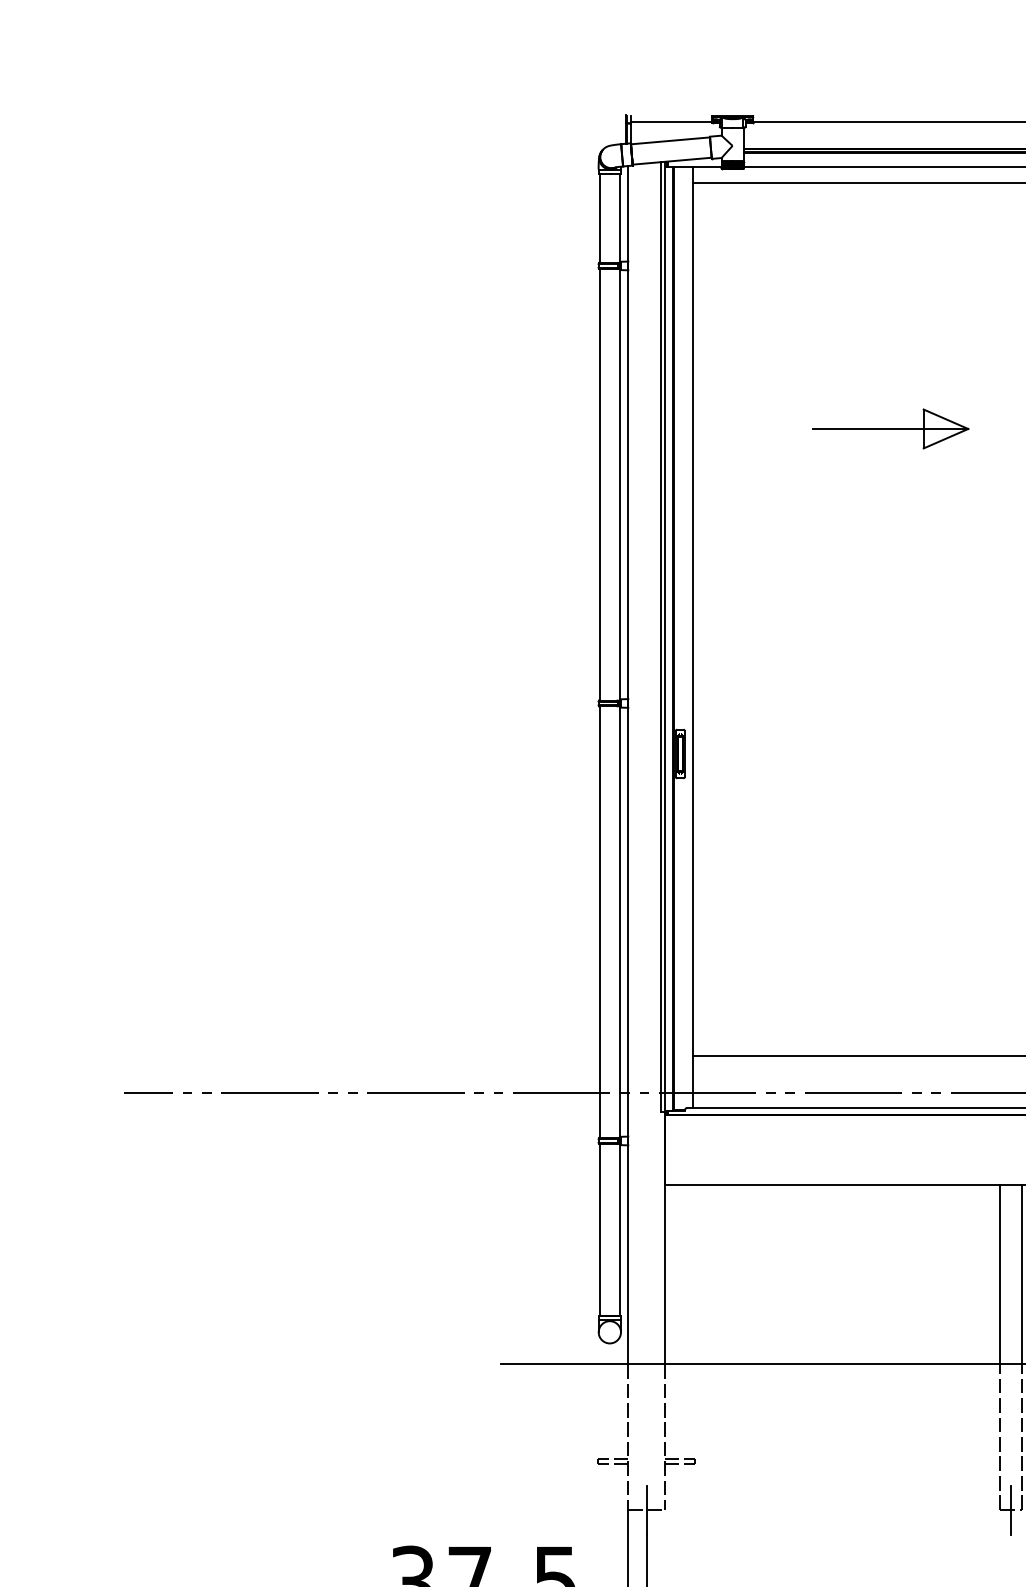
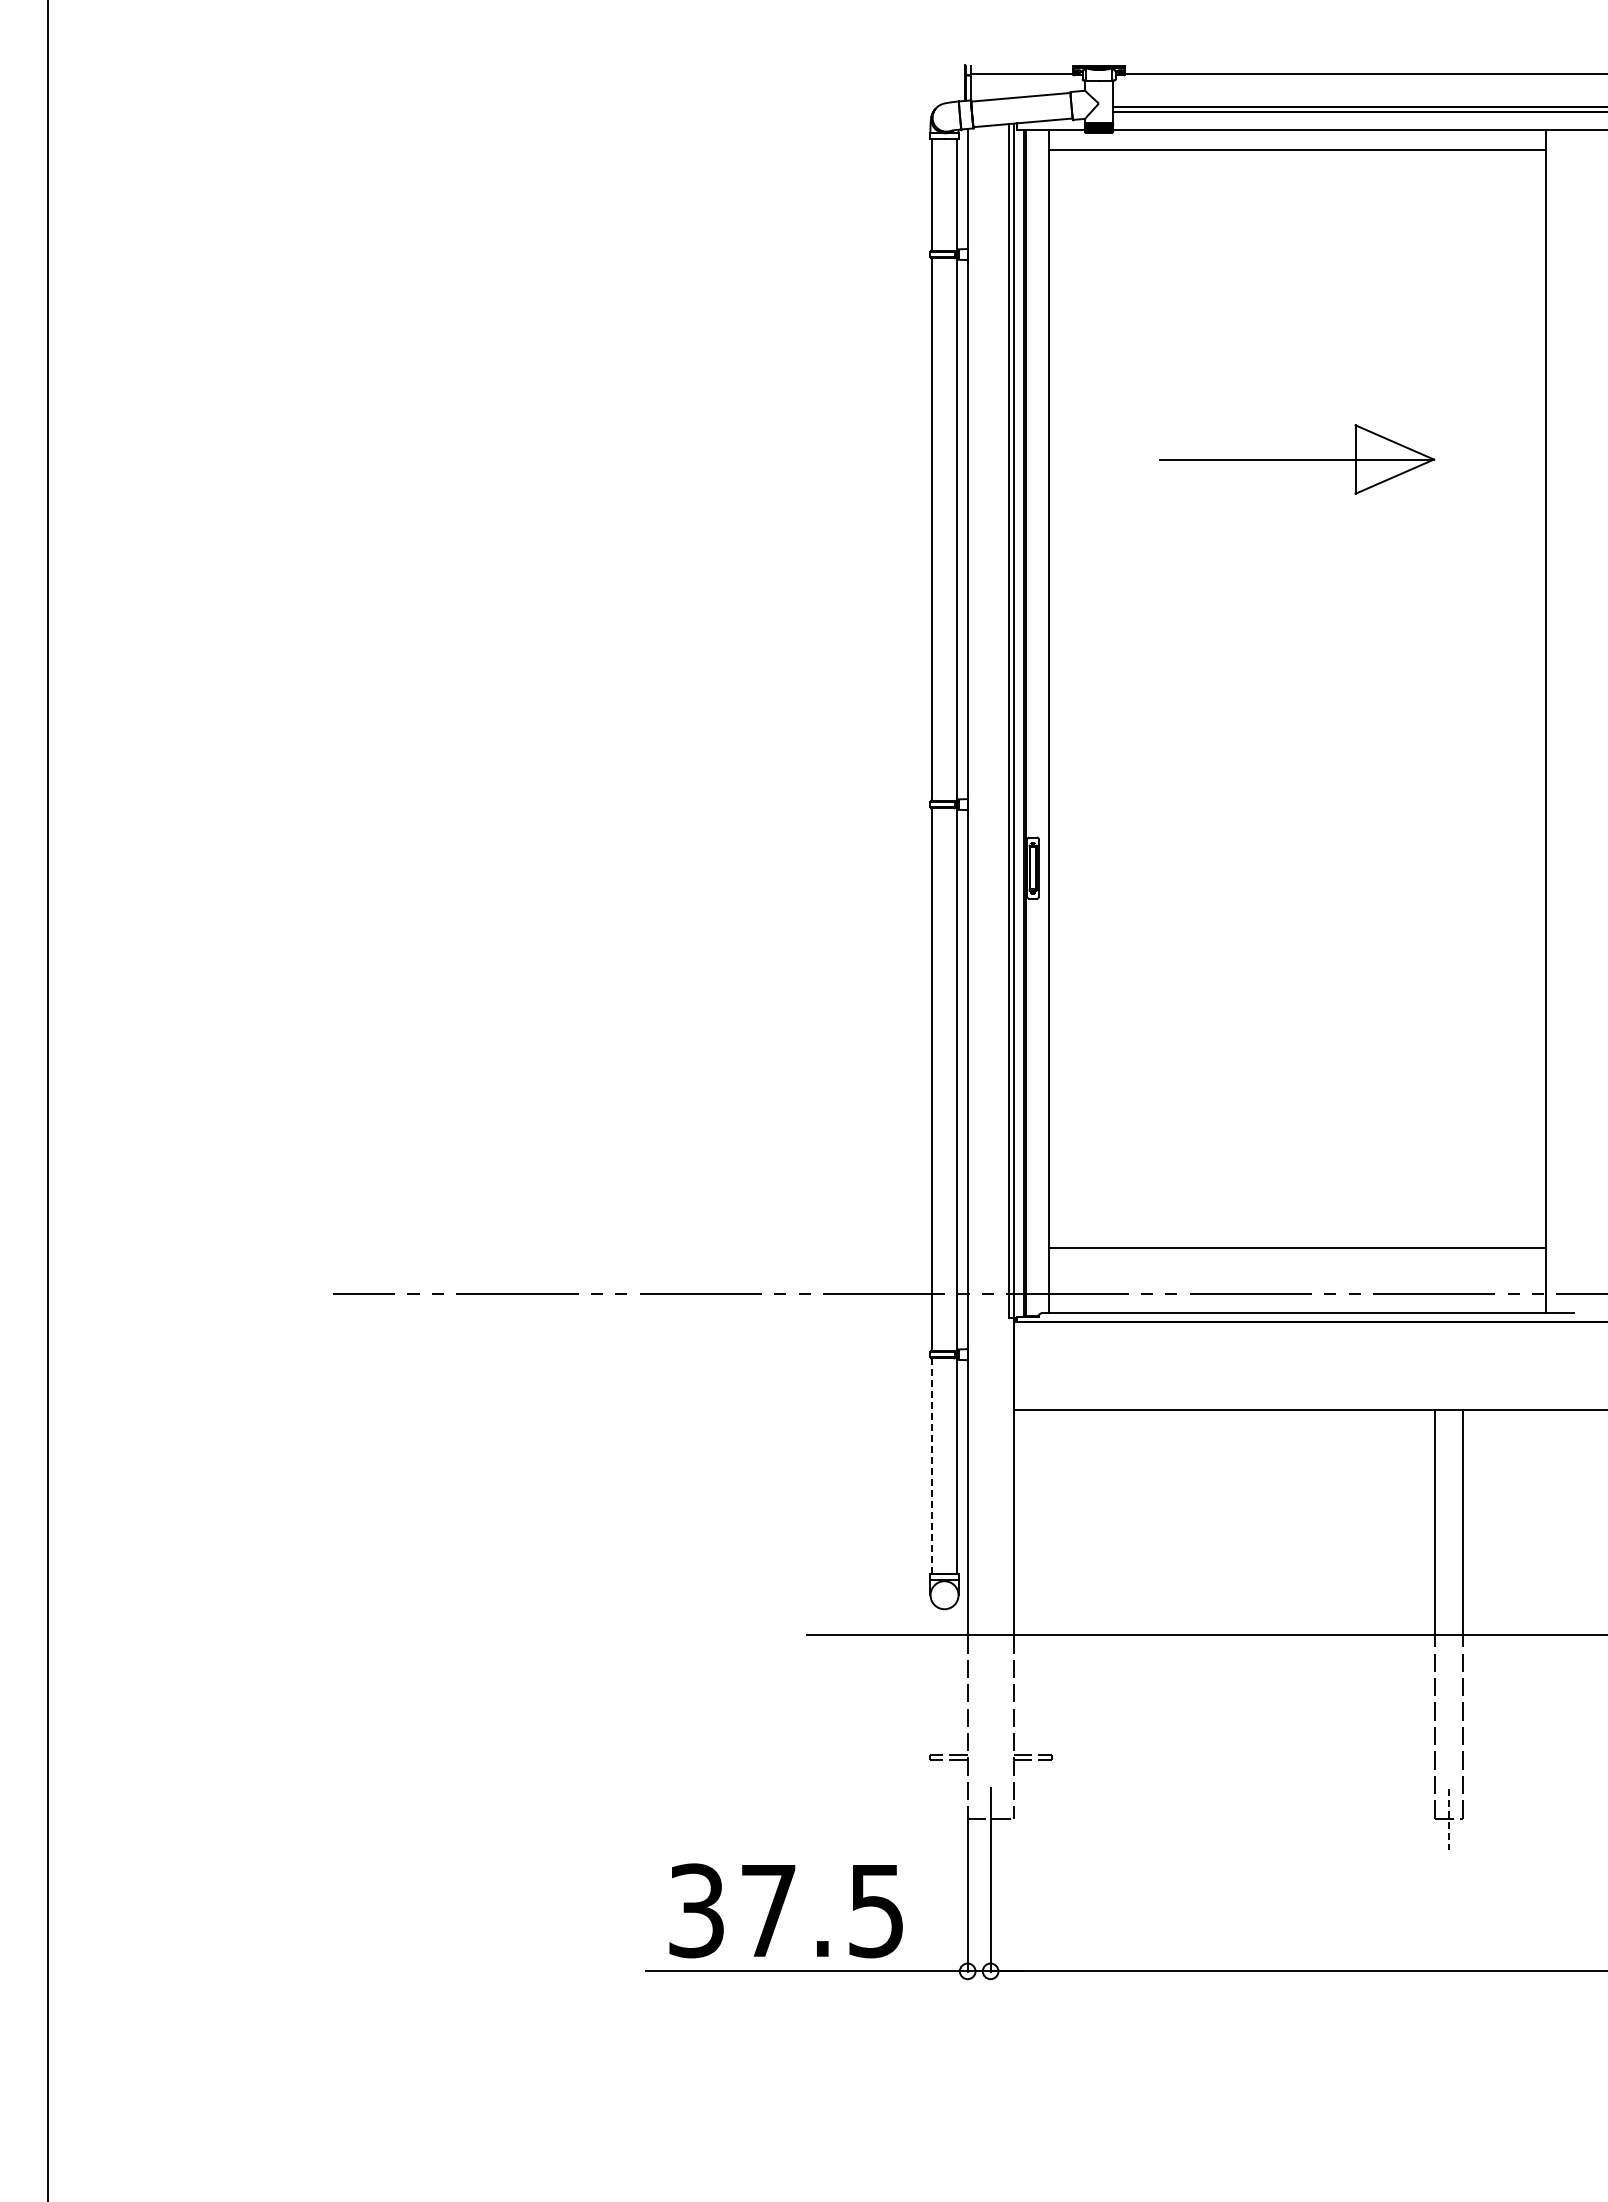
part: (890, 428) -> (1297, 459), size x1.4
line: (599, 1229) -> (931, 1466), solid -> dashed
line: (1011, 1510) -> (1449, 1819), solid -> dashed

